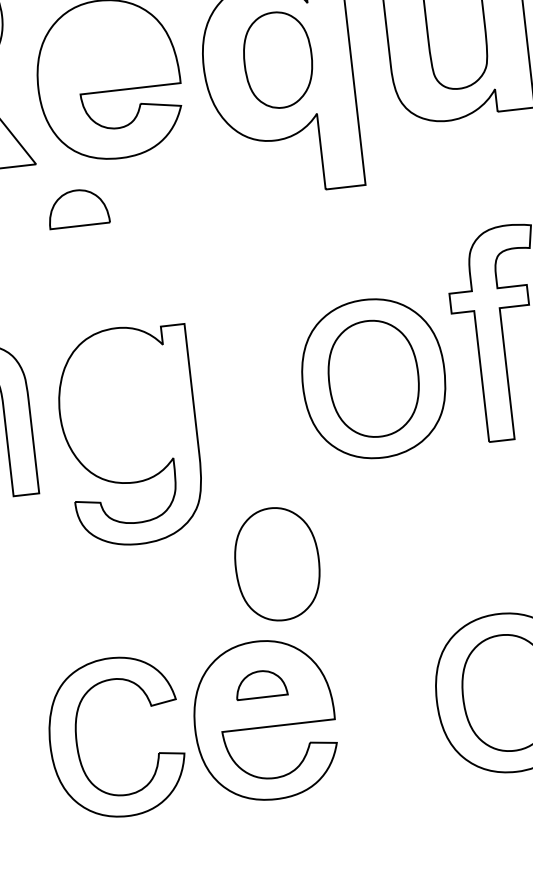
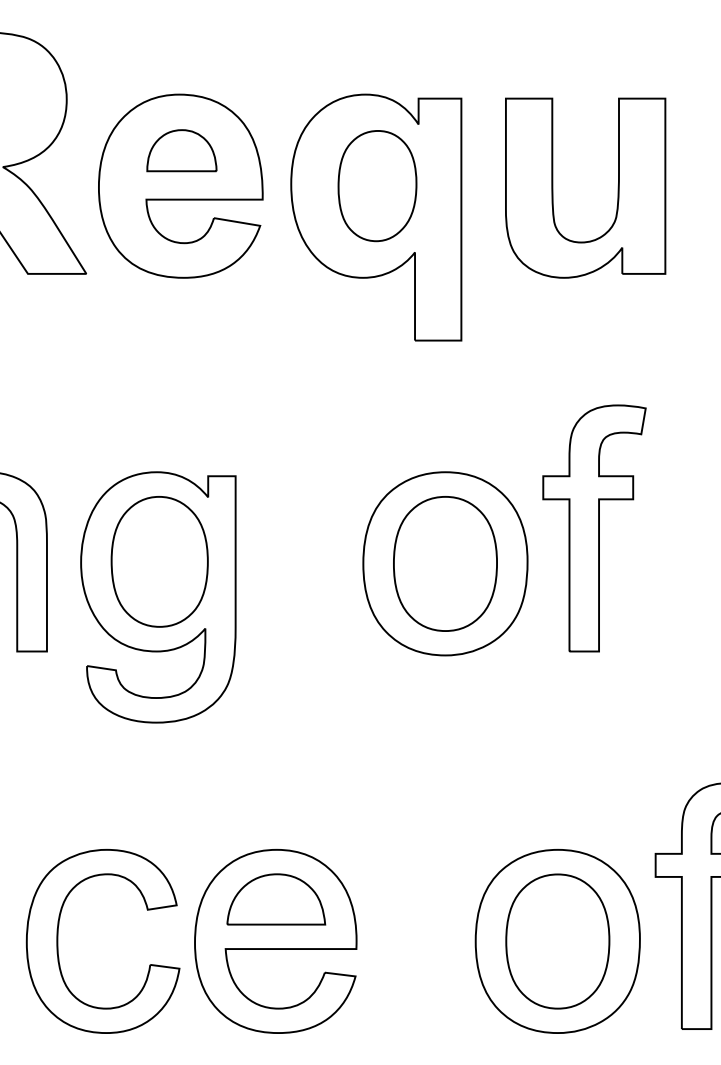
part: (77, 208) -> (181, 150), moved
part: (277, 563) -> (159, 561), moved
part: (261, 684) -> (276, 899), size x1.67

